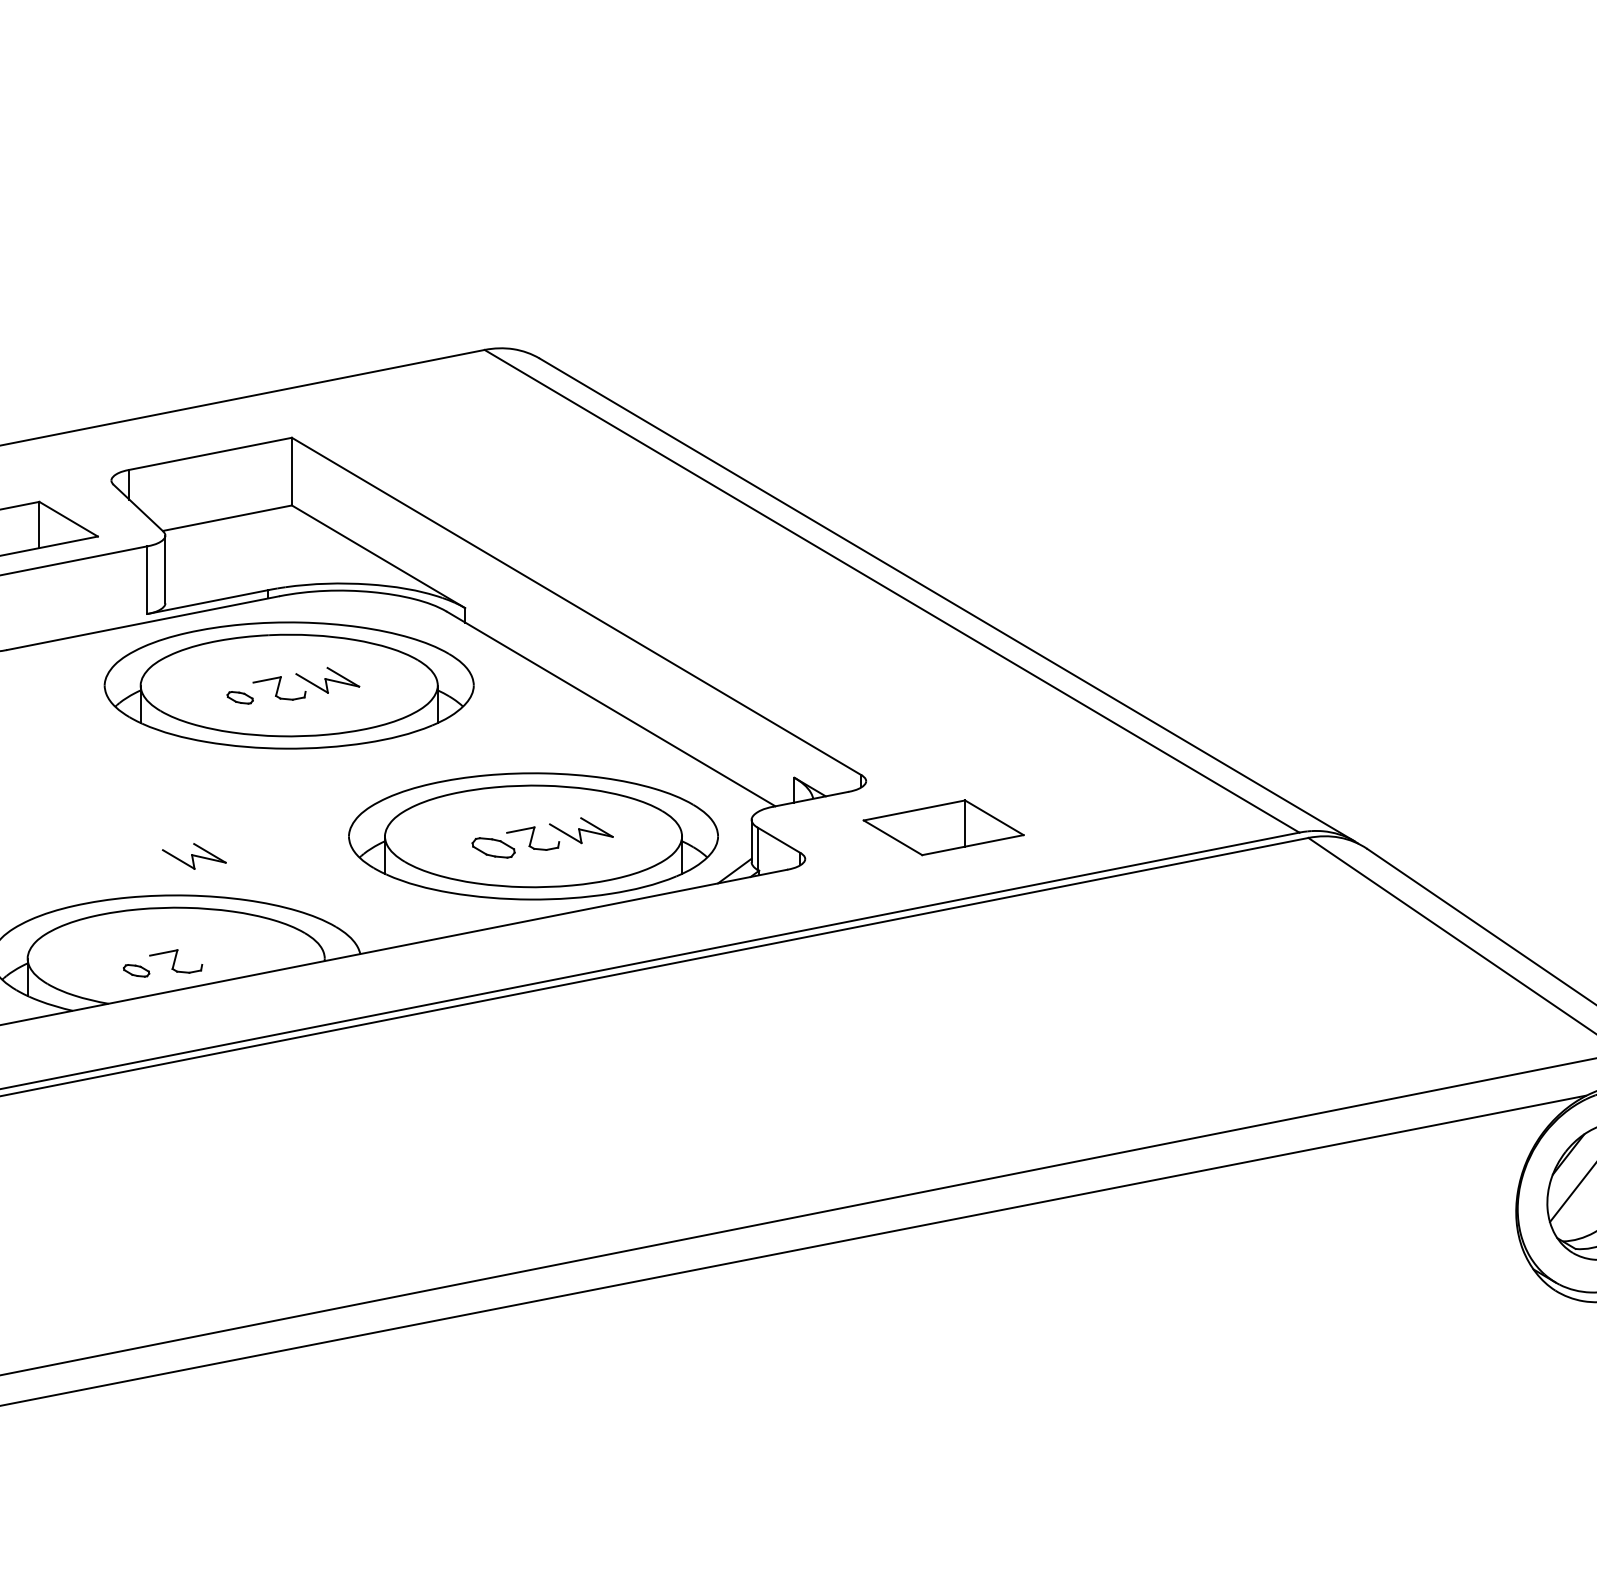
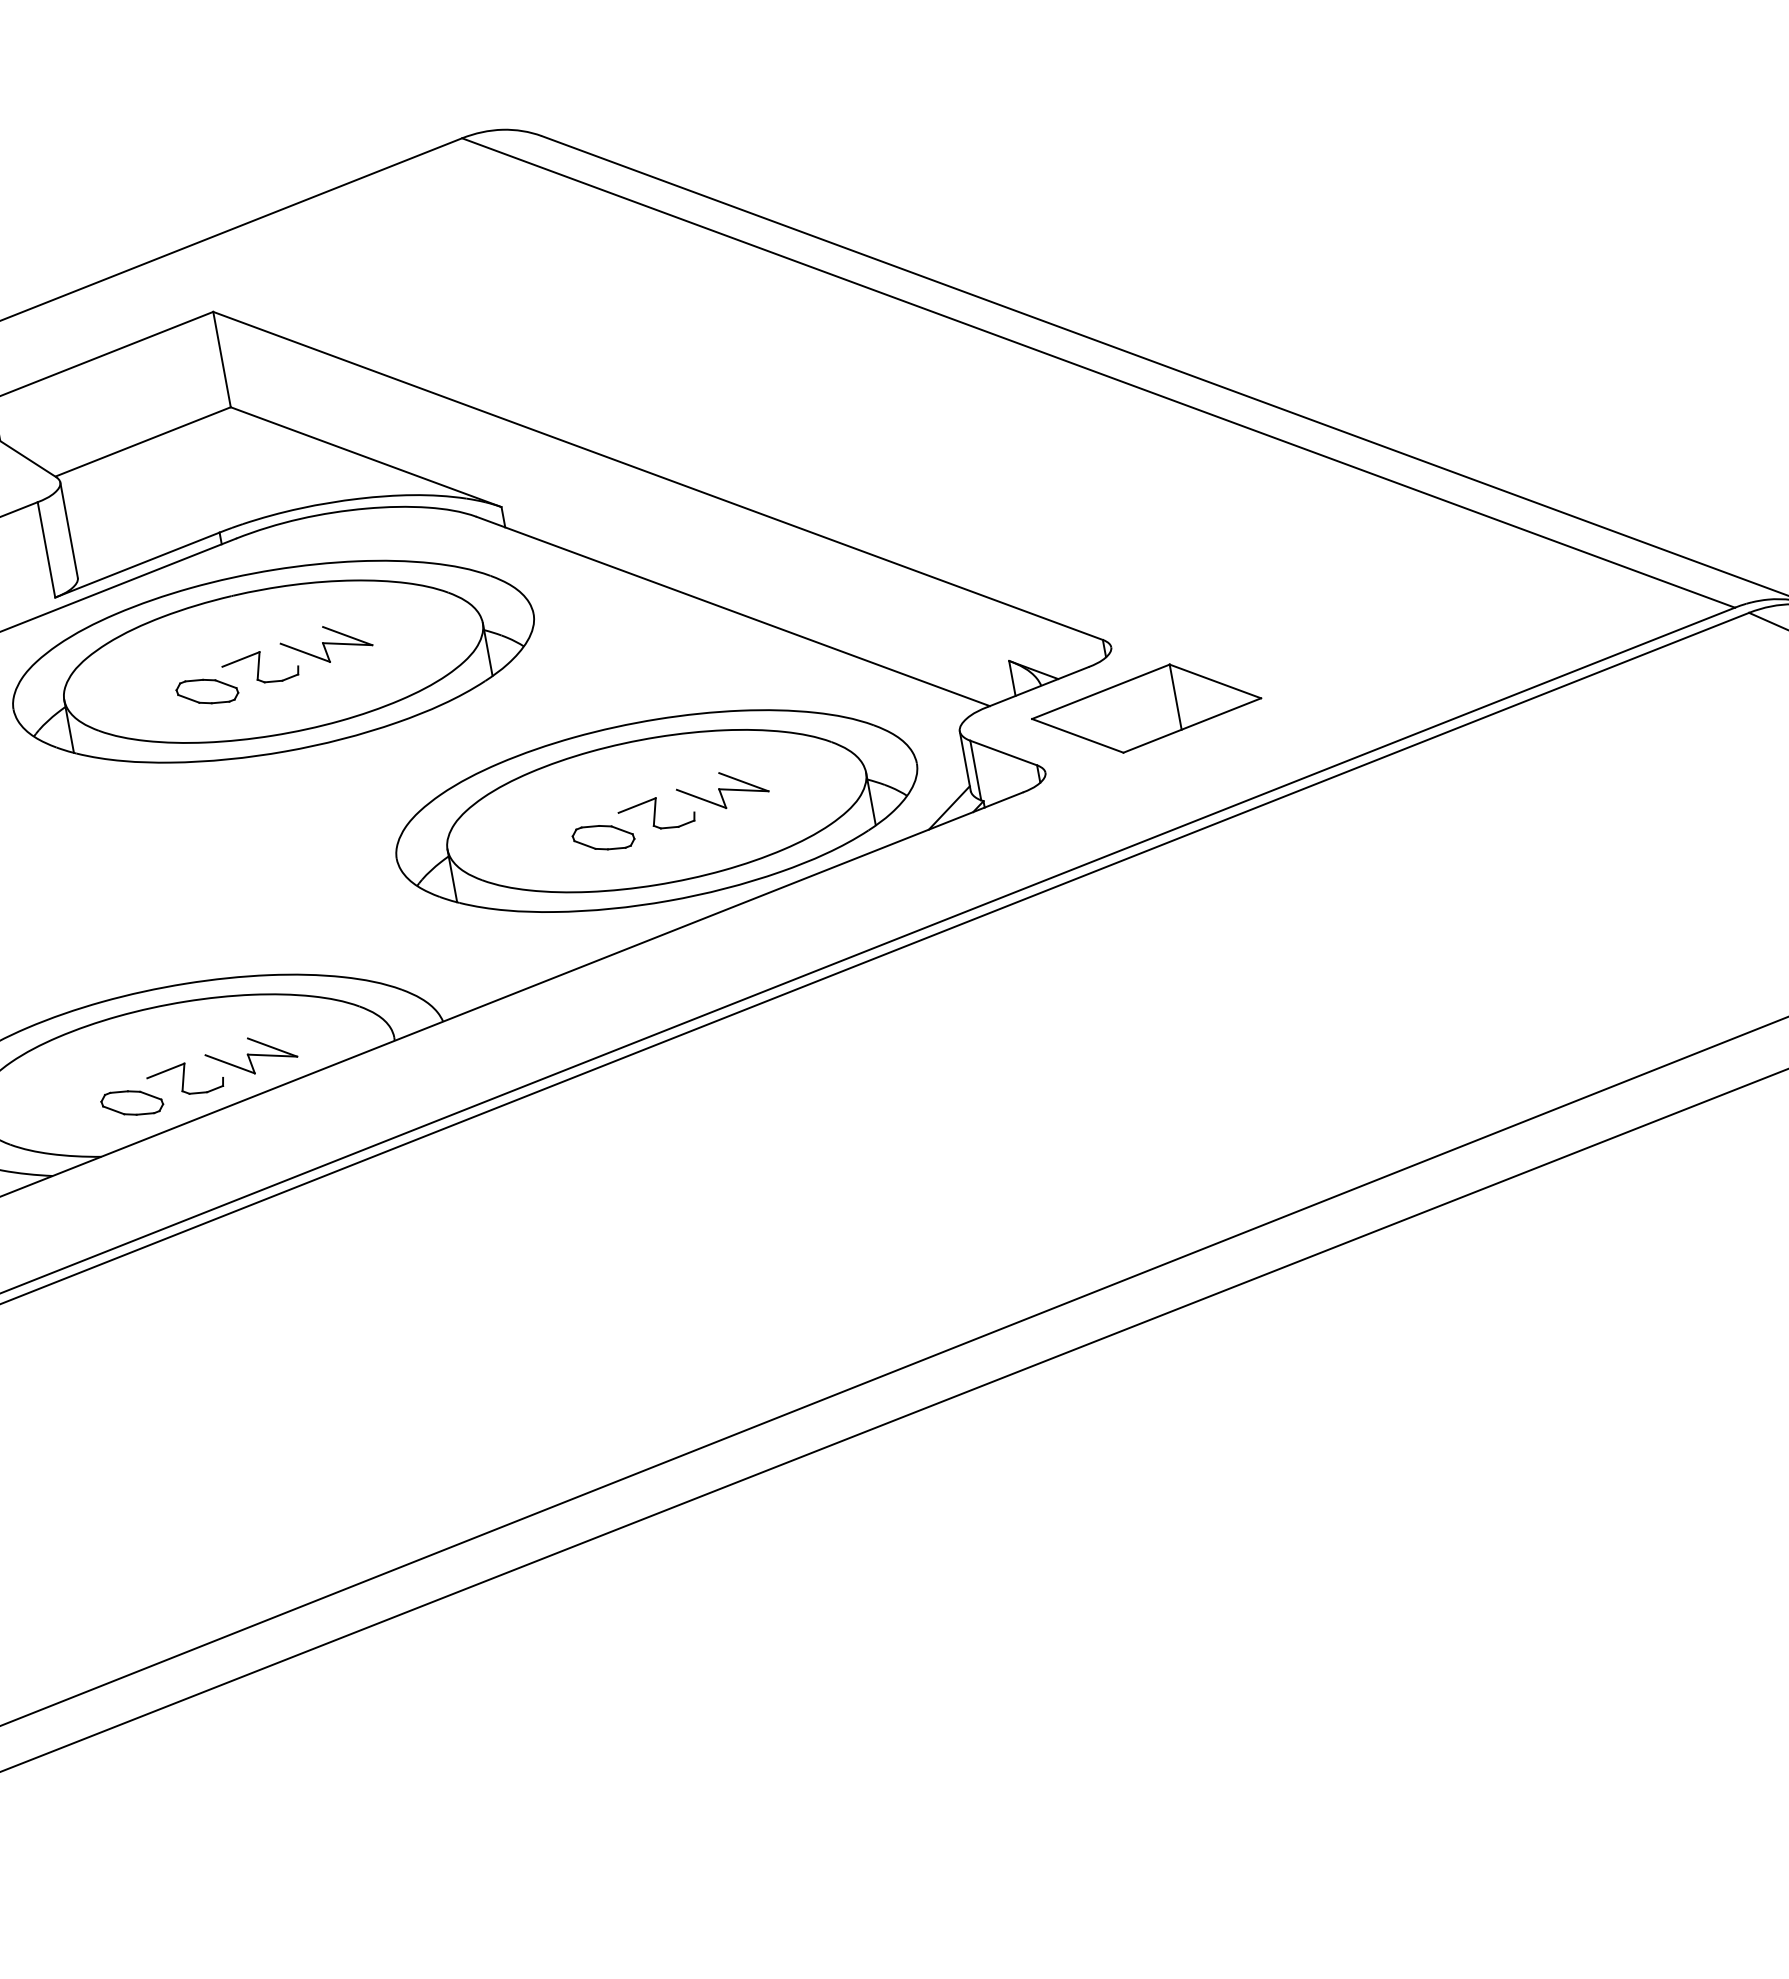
part: (240, 697) -> (207, 691), size x1.67
part: (943, 827) -> (1146, 708), moved
part: (194, 856) -> (251, 1056), moved
part: (136, 970) -> (132, 1102), size x1.67

